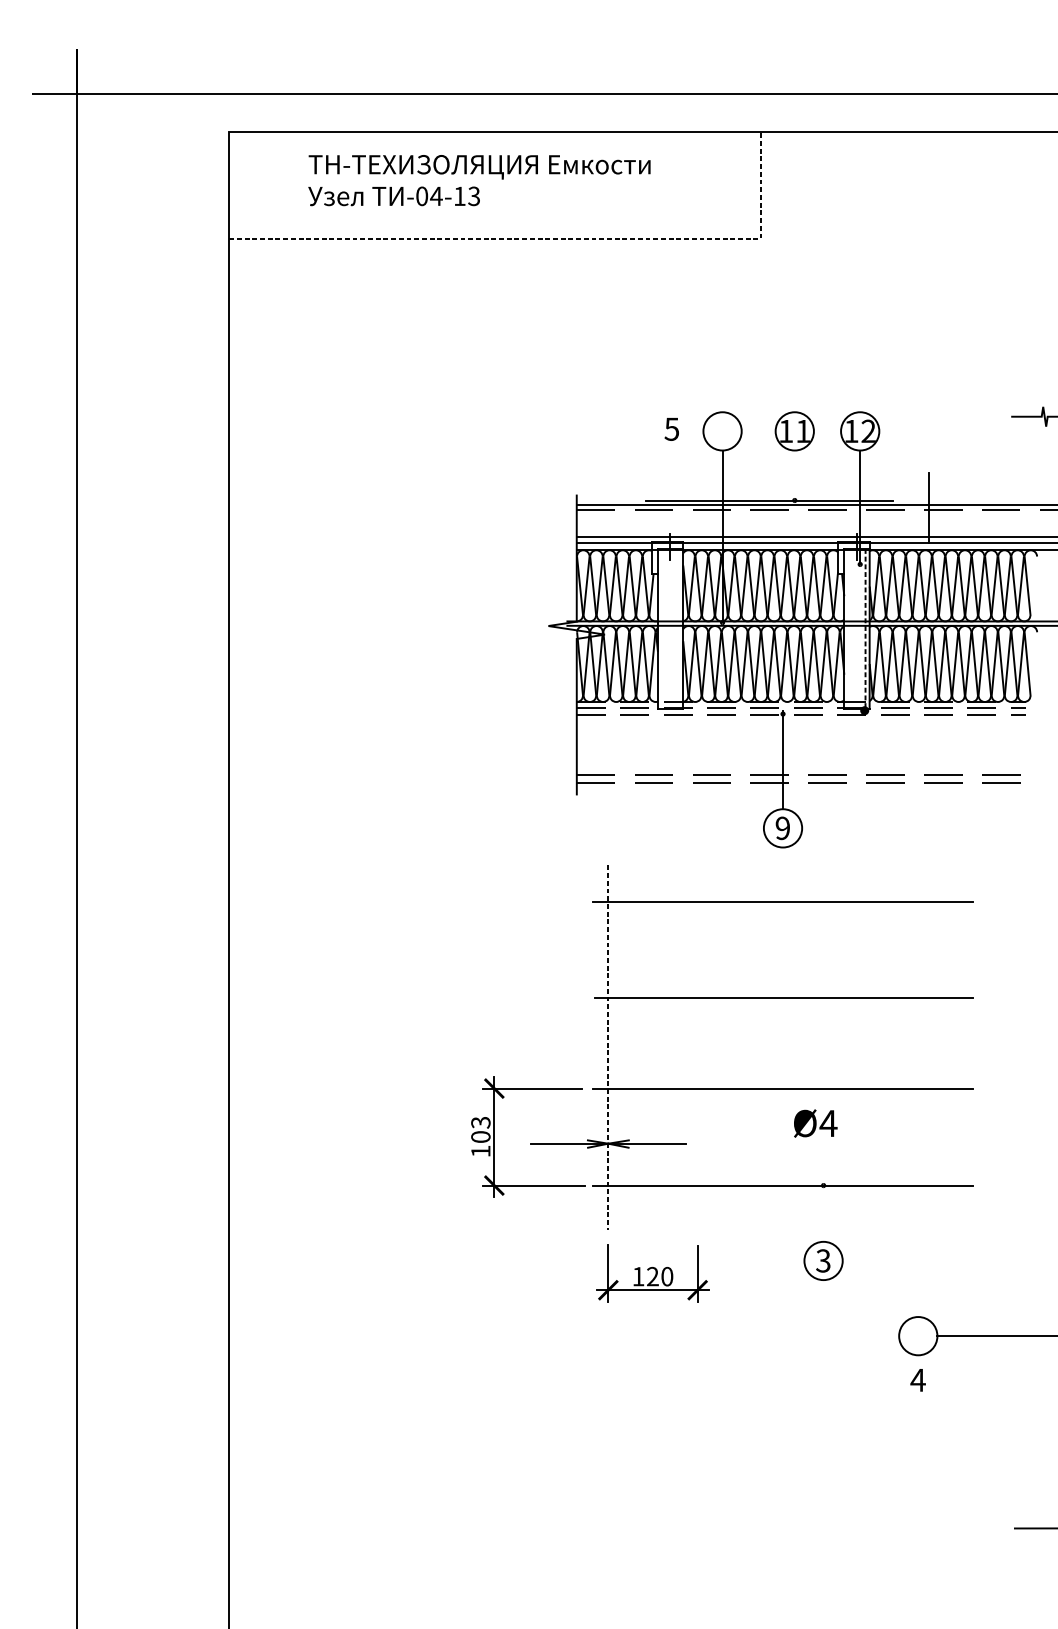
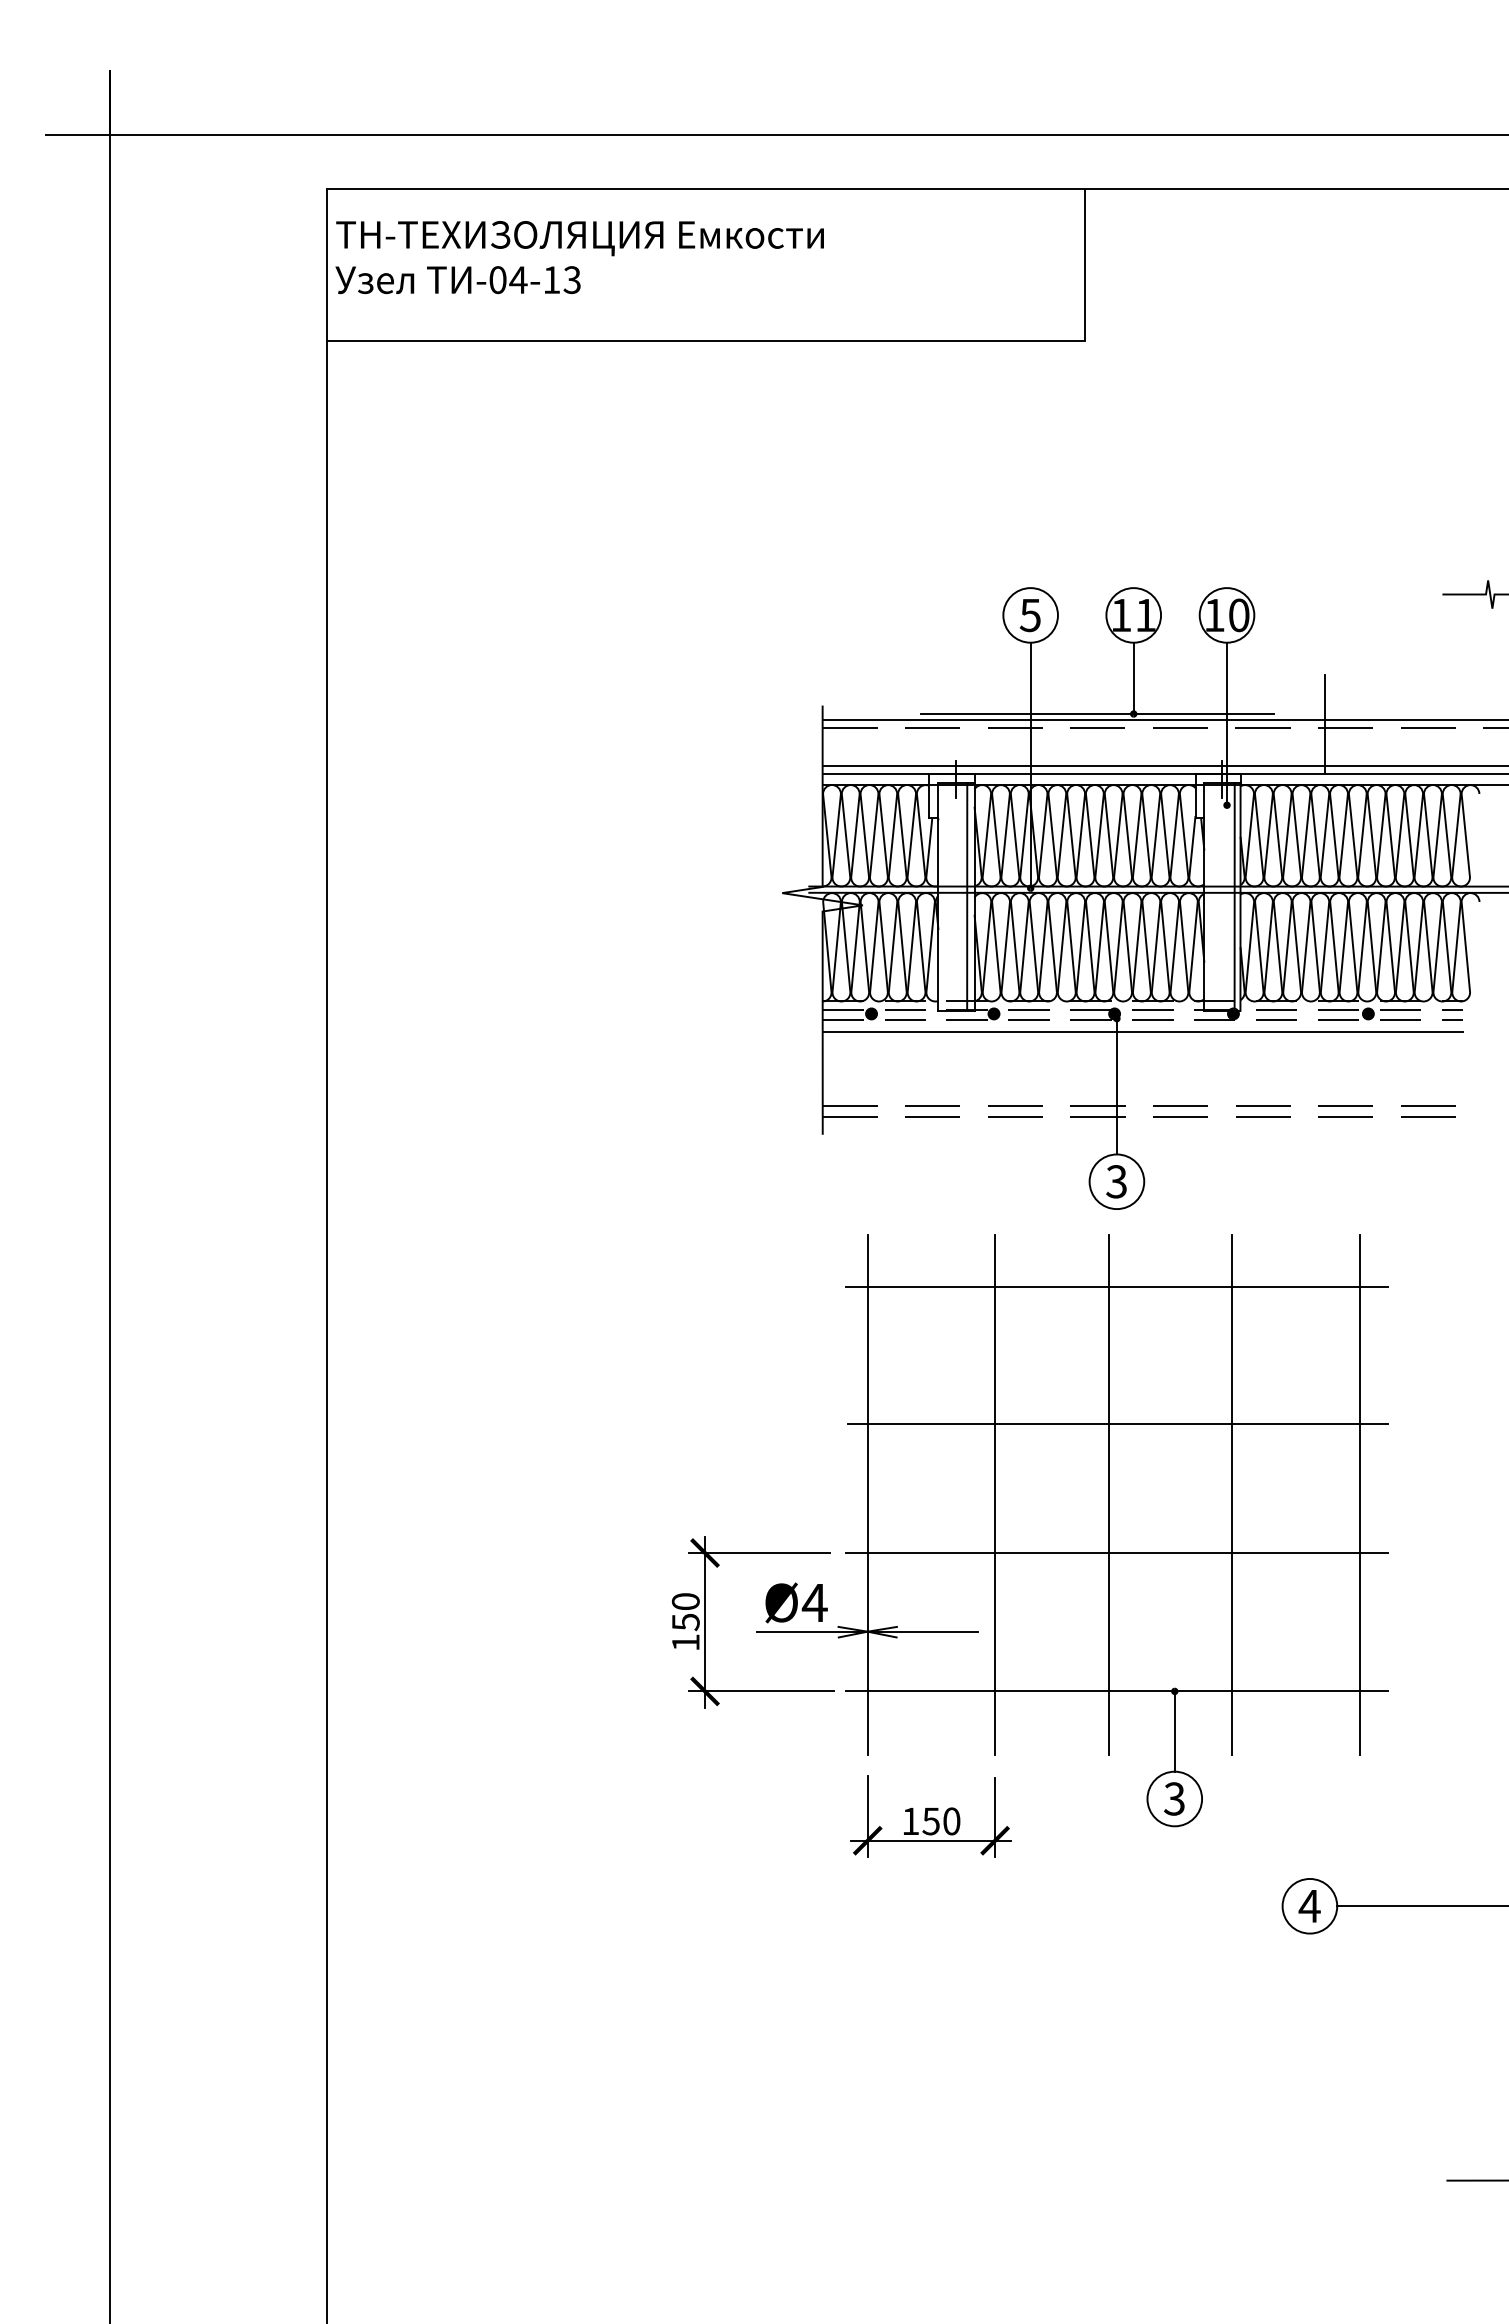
text: (479, 180) -> (579, 257), moved
line: (548, 238) -> (782, 340), dashed -> solid
text: (671, 429) -> (1029, 615), moved
text: (868, 431) -> (1239, 615), 12 -> 10
line: (794, 475) -> (1133, 678), added
line: (678, 627) -> (967, 895), added
line: (865, 628) -> (1234, 896), dashed -> solid
fill: (611, 710) -> (871, 1013), added
fill: (696, 710) -> (993, 1013), added
fill: (781, 710) -> (1114, 1013), added
fill: (958, 710) -> (1367, 1013), added
line: (800, 723) -> (1142, 1031), added
text: (782, 828) -> (1116, 1181), 9 -> 3
line: (697, 1047) -> (995, 1494), added
line: (777, 1047) -> (1109, 1494), added
line: (864, 1047) -> (1232, 1494), added
line: (953, 1047) -> (1359, 1494), added
line: (608, 1048) -> (867, 1495), dashed -> solid
text: (815, 1123) -> (796, 1602), moved
text: (480, 1130) -> (685, 1612), 103 -> 150
line: (823, 1213) -> (1174, 1731), added
text: (652, 1276) -> (930, 1821), 120 -> 150
text: (917, 1380) -> (1309, 1906), moved

